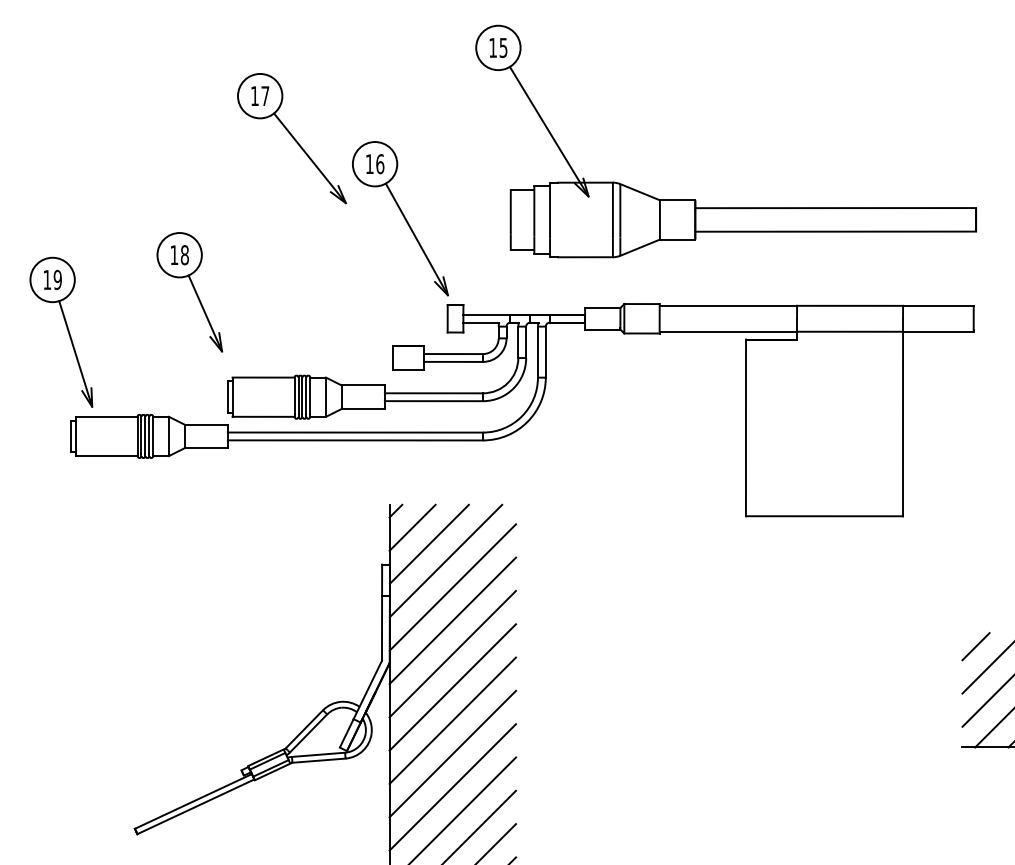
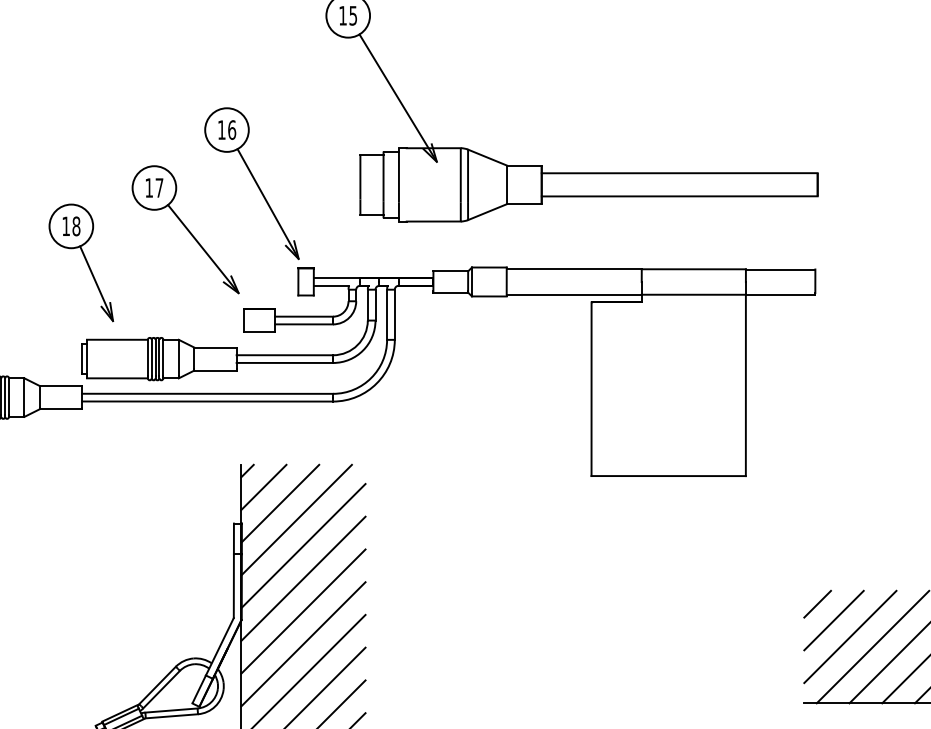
part: (291, 138) -> (185, 229), moved
part: (189, 292) -> (80, 263), moved

